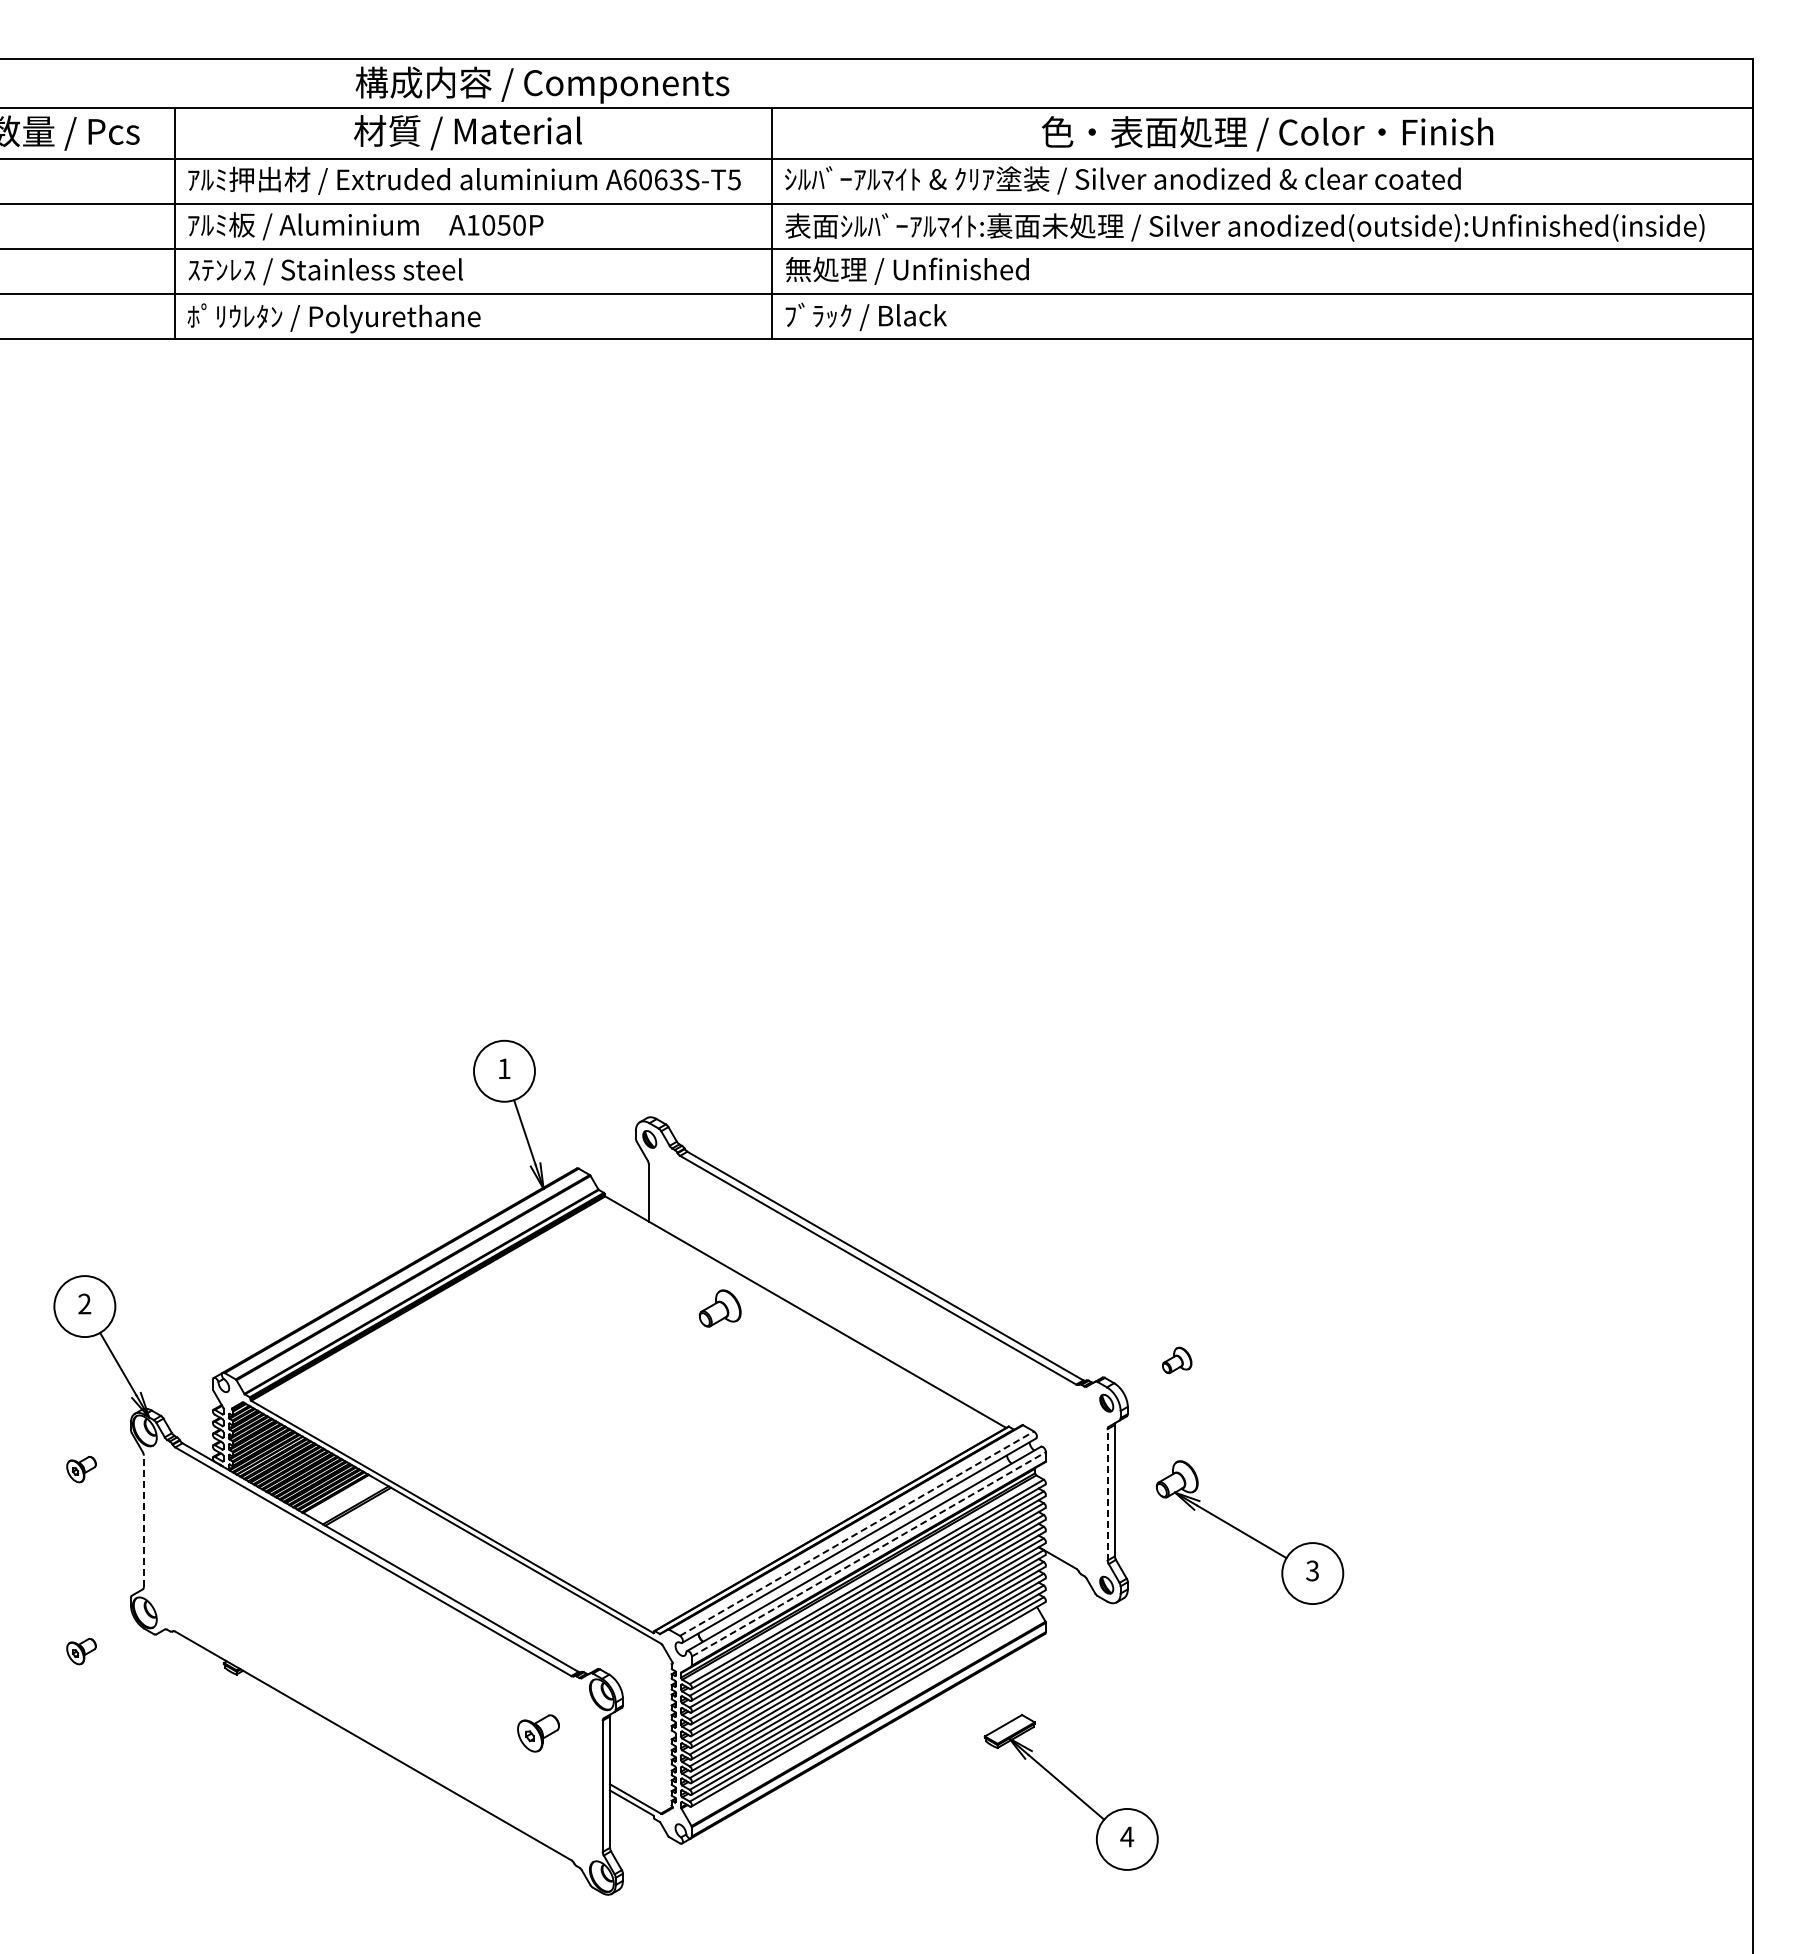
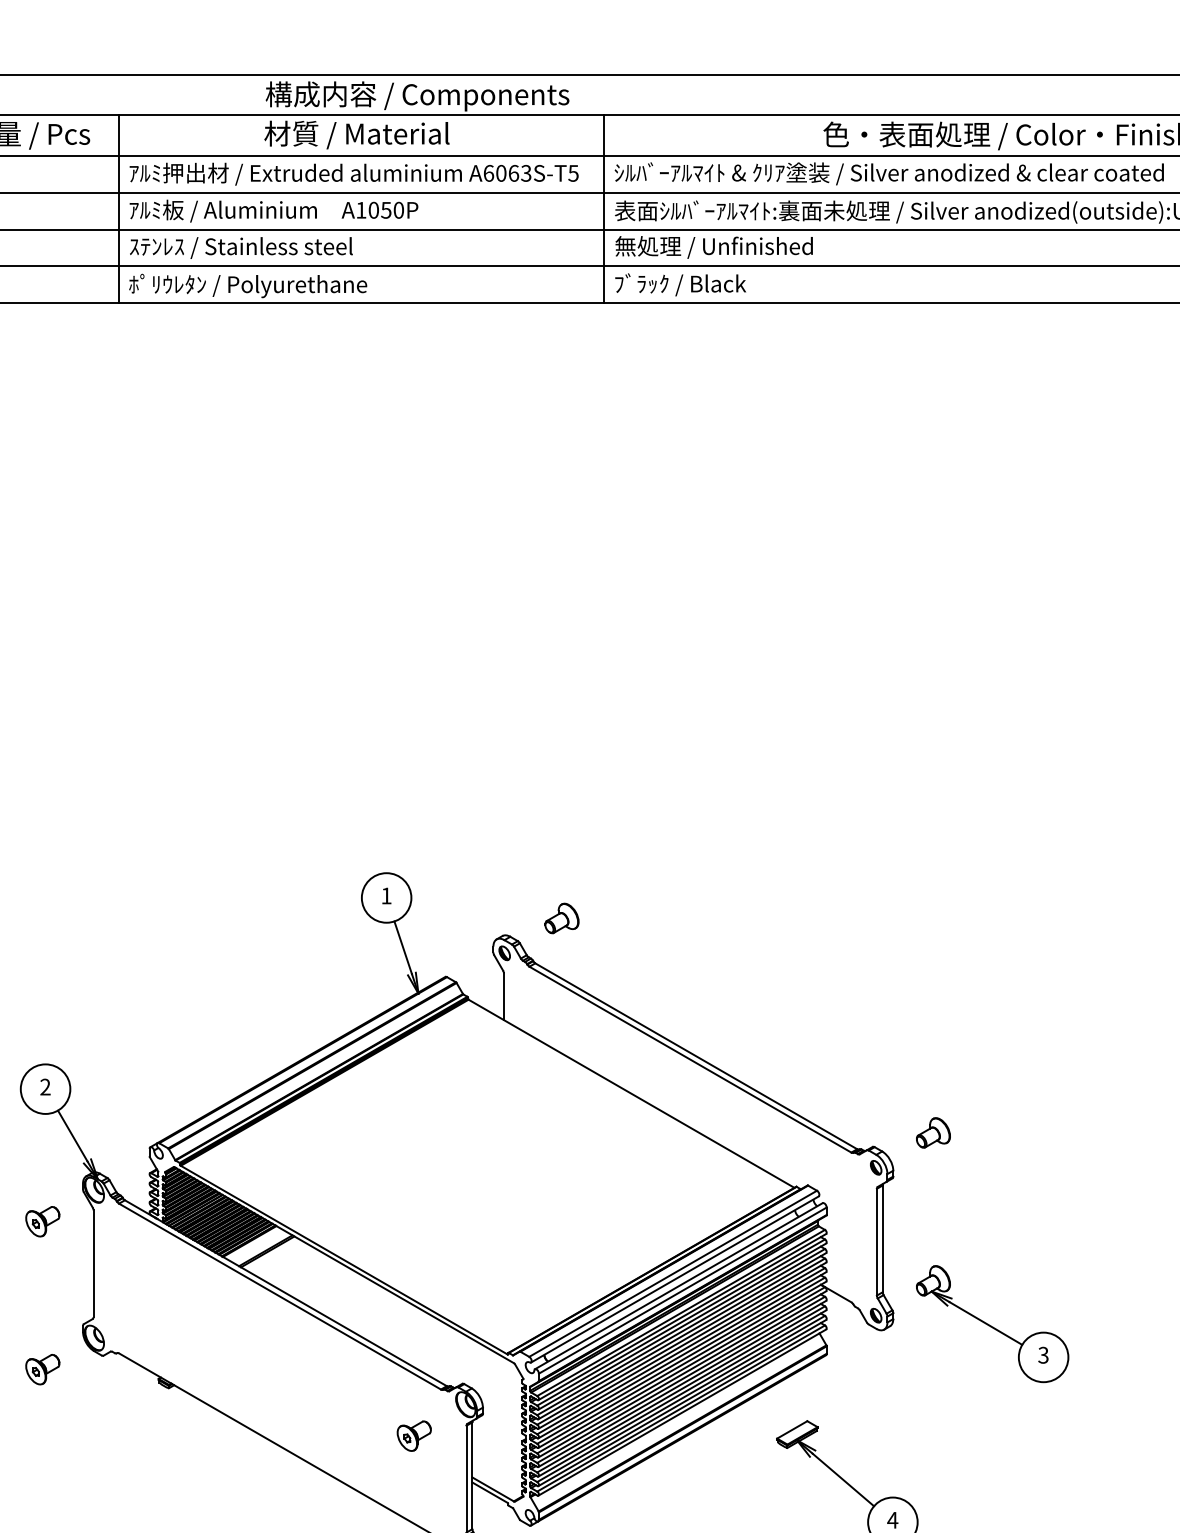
part: (719, 1308) -> (561, 918), moved
part: (1176, 1360) -> (932, 1133), size x1.43
part: (81, 1469) -> (42, 1221), size x1.43
line: (1107, 1494) -> (876, 1241), dashed -> solid
line: (143, 1521) -> (93, 1263), dashed -> solid
part: (1249, 1532) -> (992, 1324), moved
line: (857, 1533) -> (673, 1273), dashed -> solid
line: (869, 1554) -> (683, 1290), dashed -> solid
part: (81, 1651) -> (42, 1369), size x1.43

